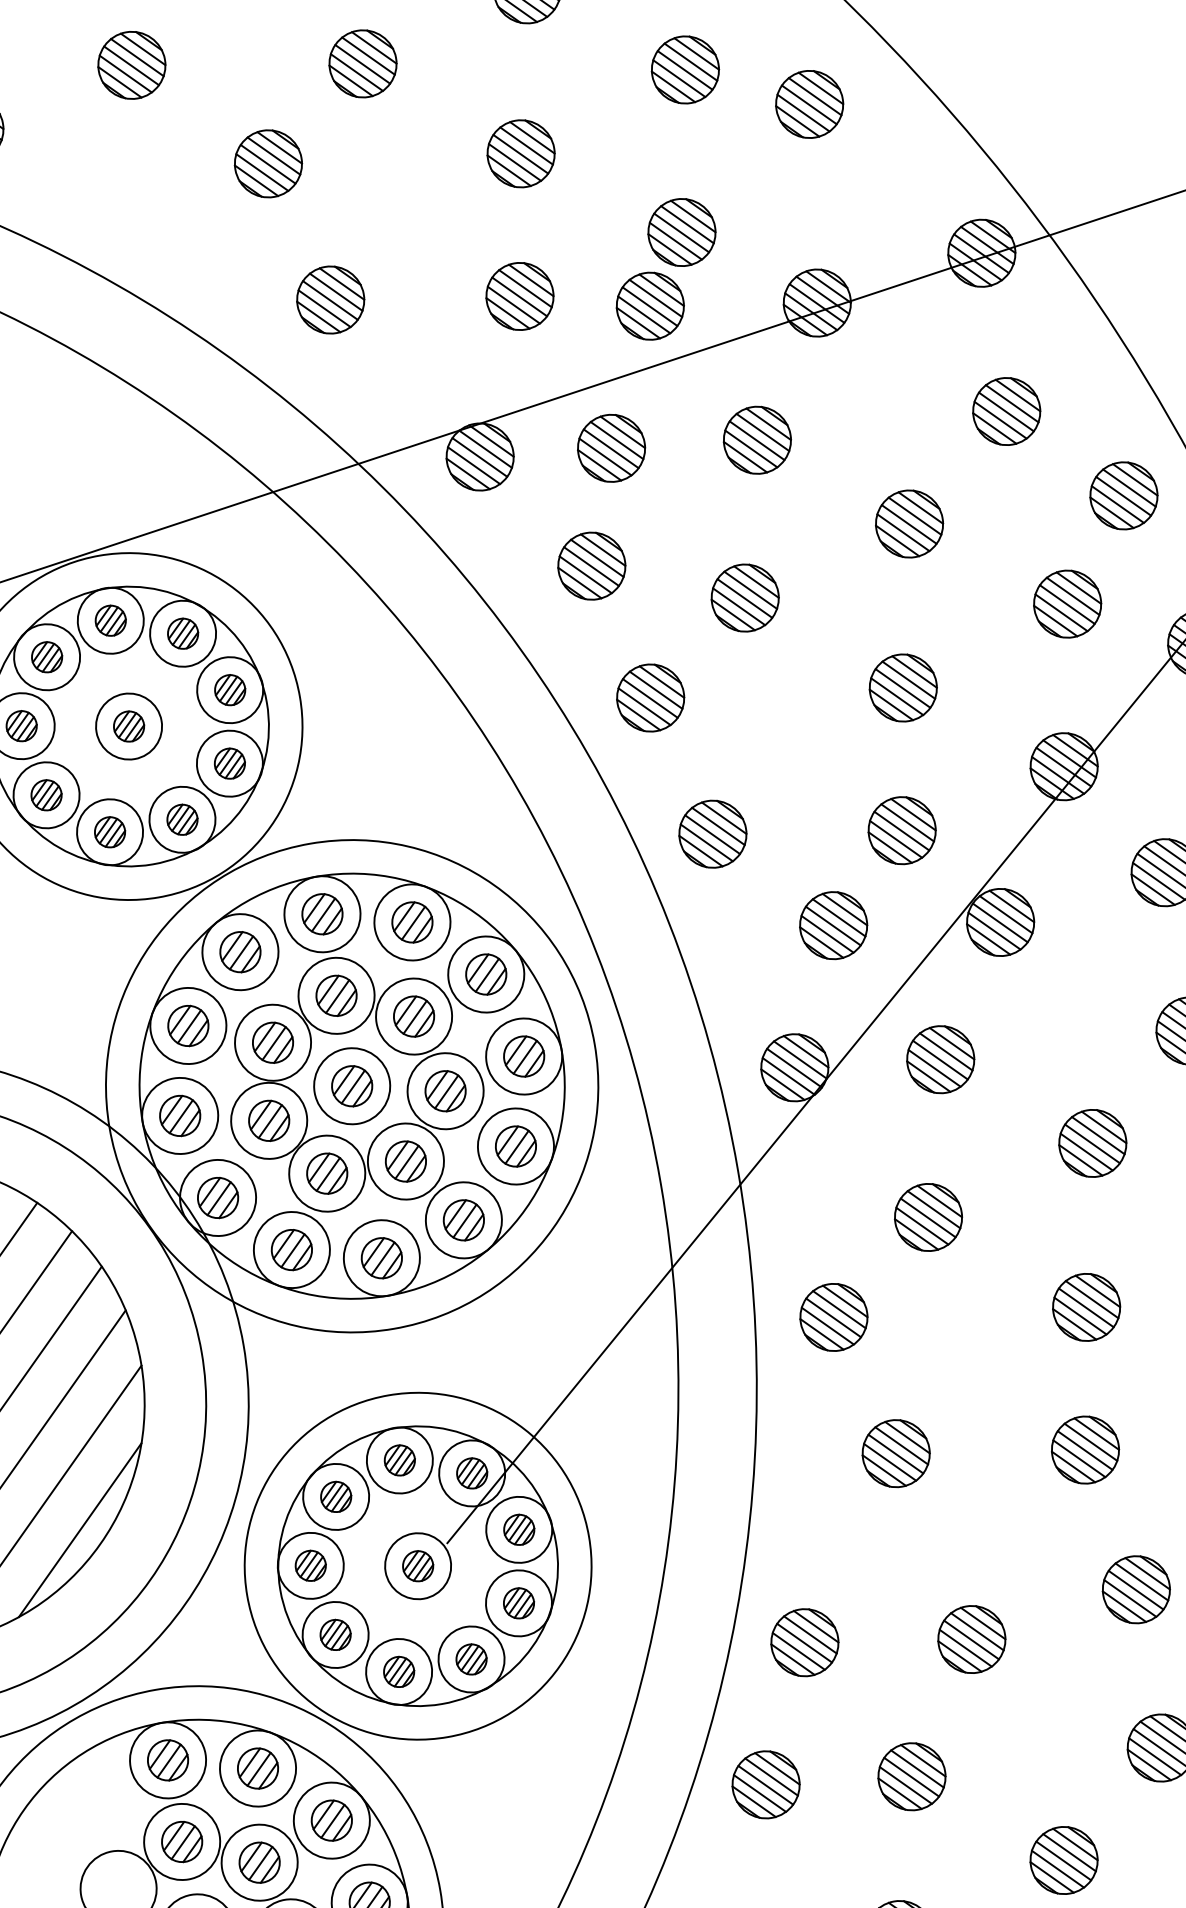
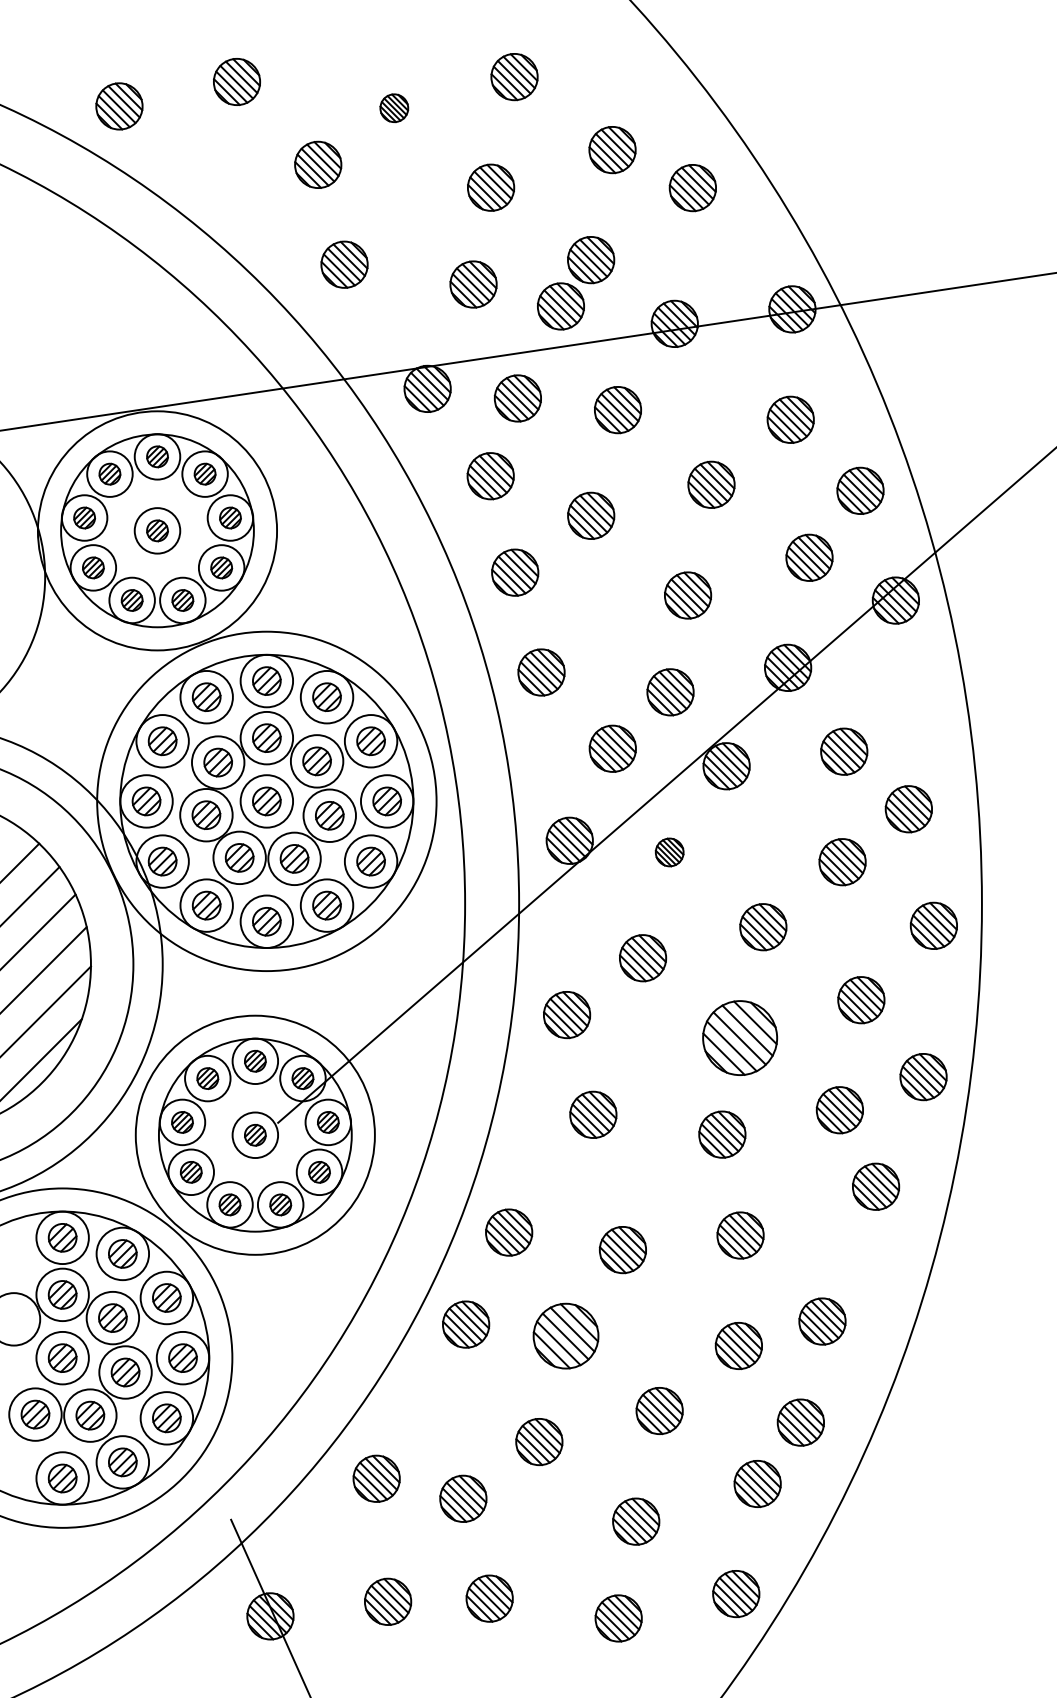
part: (363, 64) -> (394, 108), size x0.6
part: (940, 1059) -> (669, 852), size x0.6
part: (1085, 1306) -> (739, 1037), size x1.6
part: (912, 1777) -> (566, 1336), size x1.4

